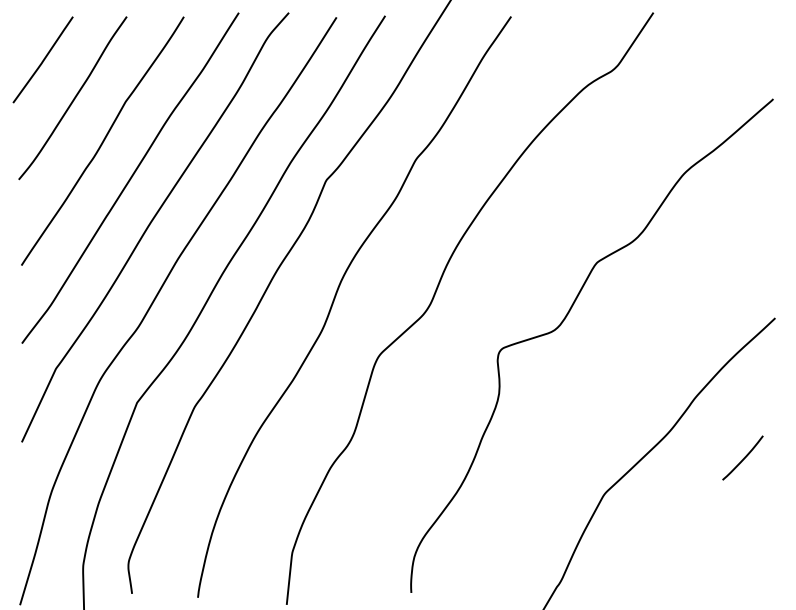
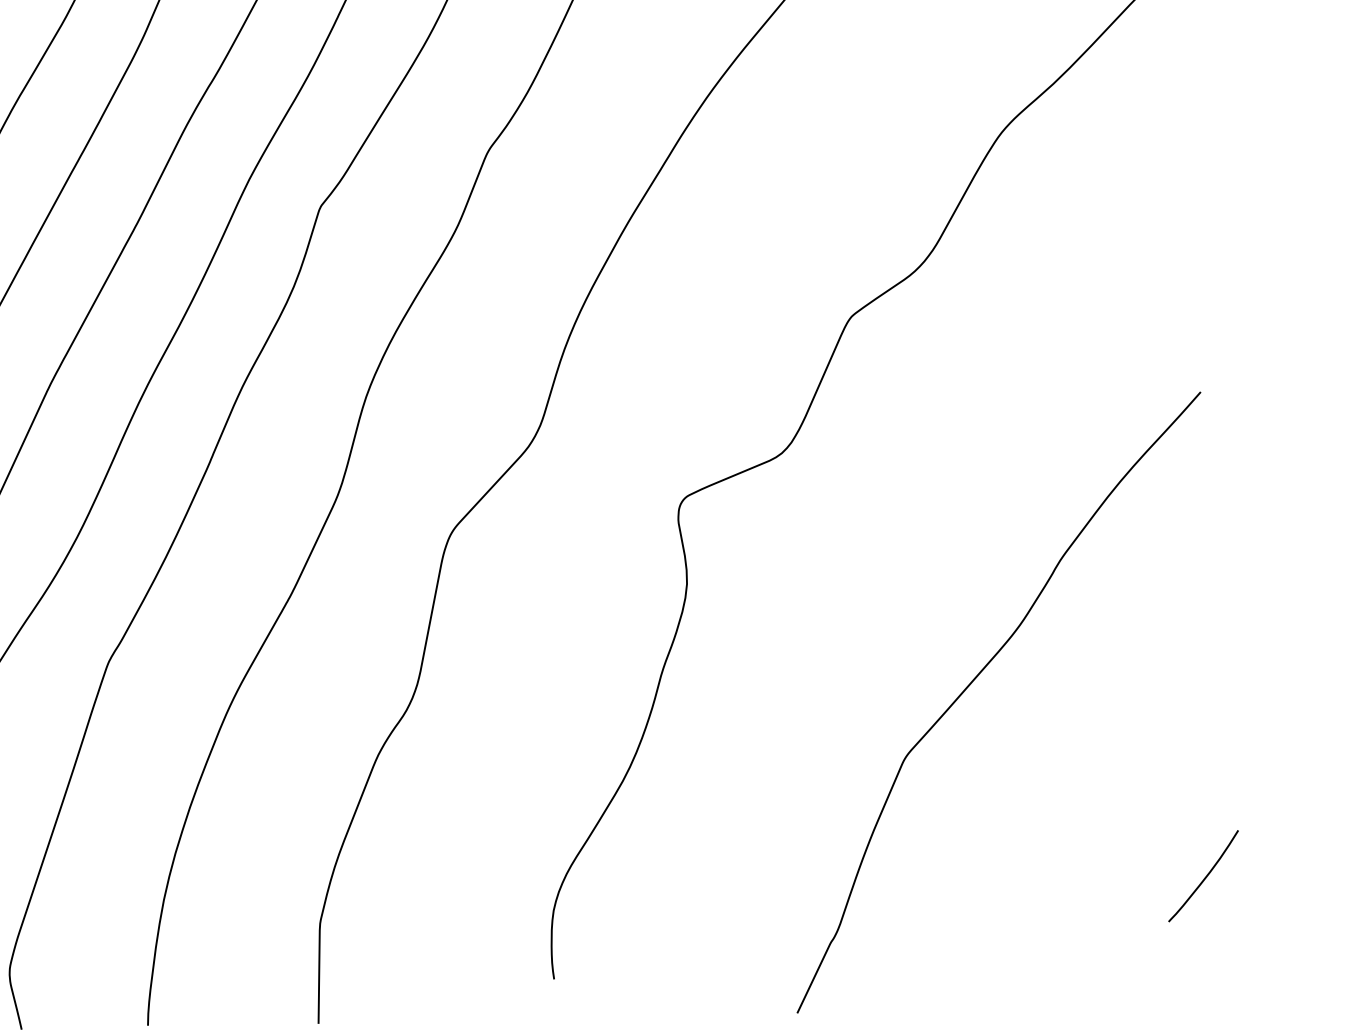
curve: (743, 457) -> (1204, 875), moved

